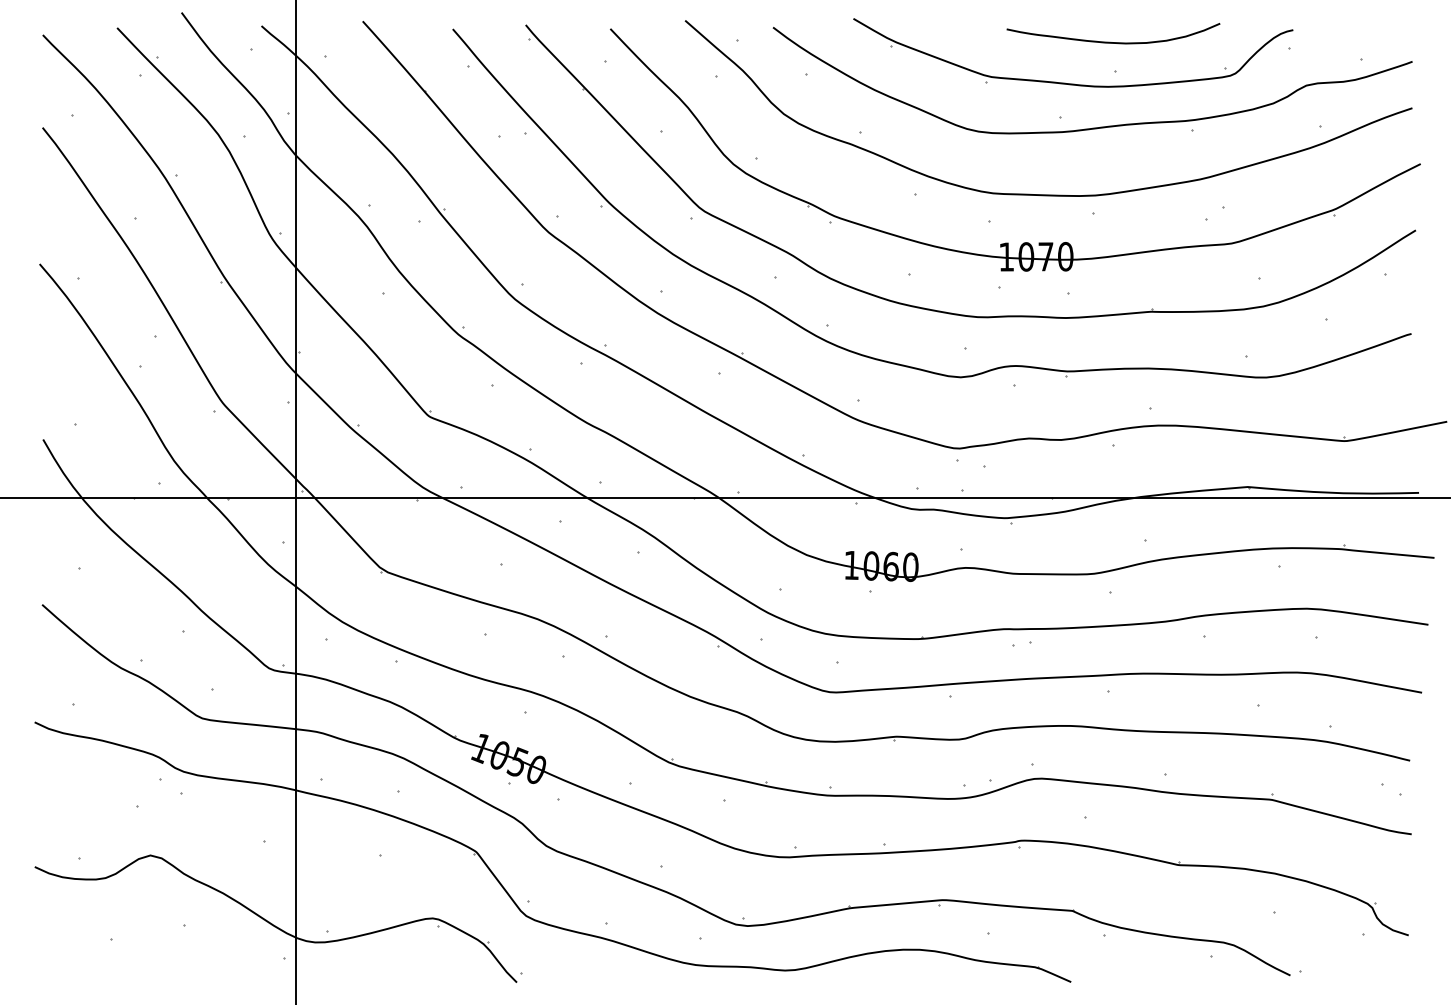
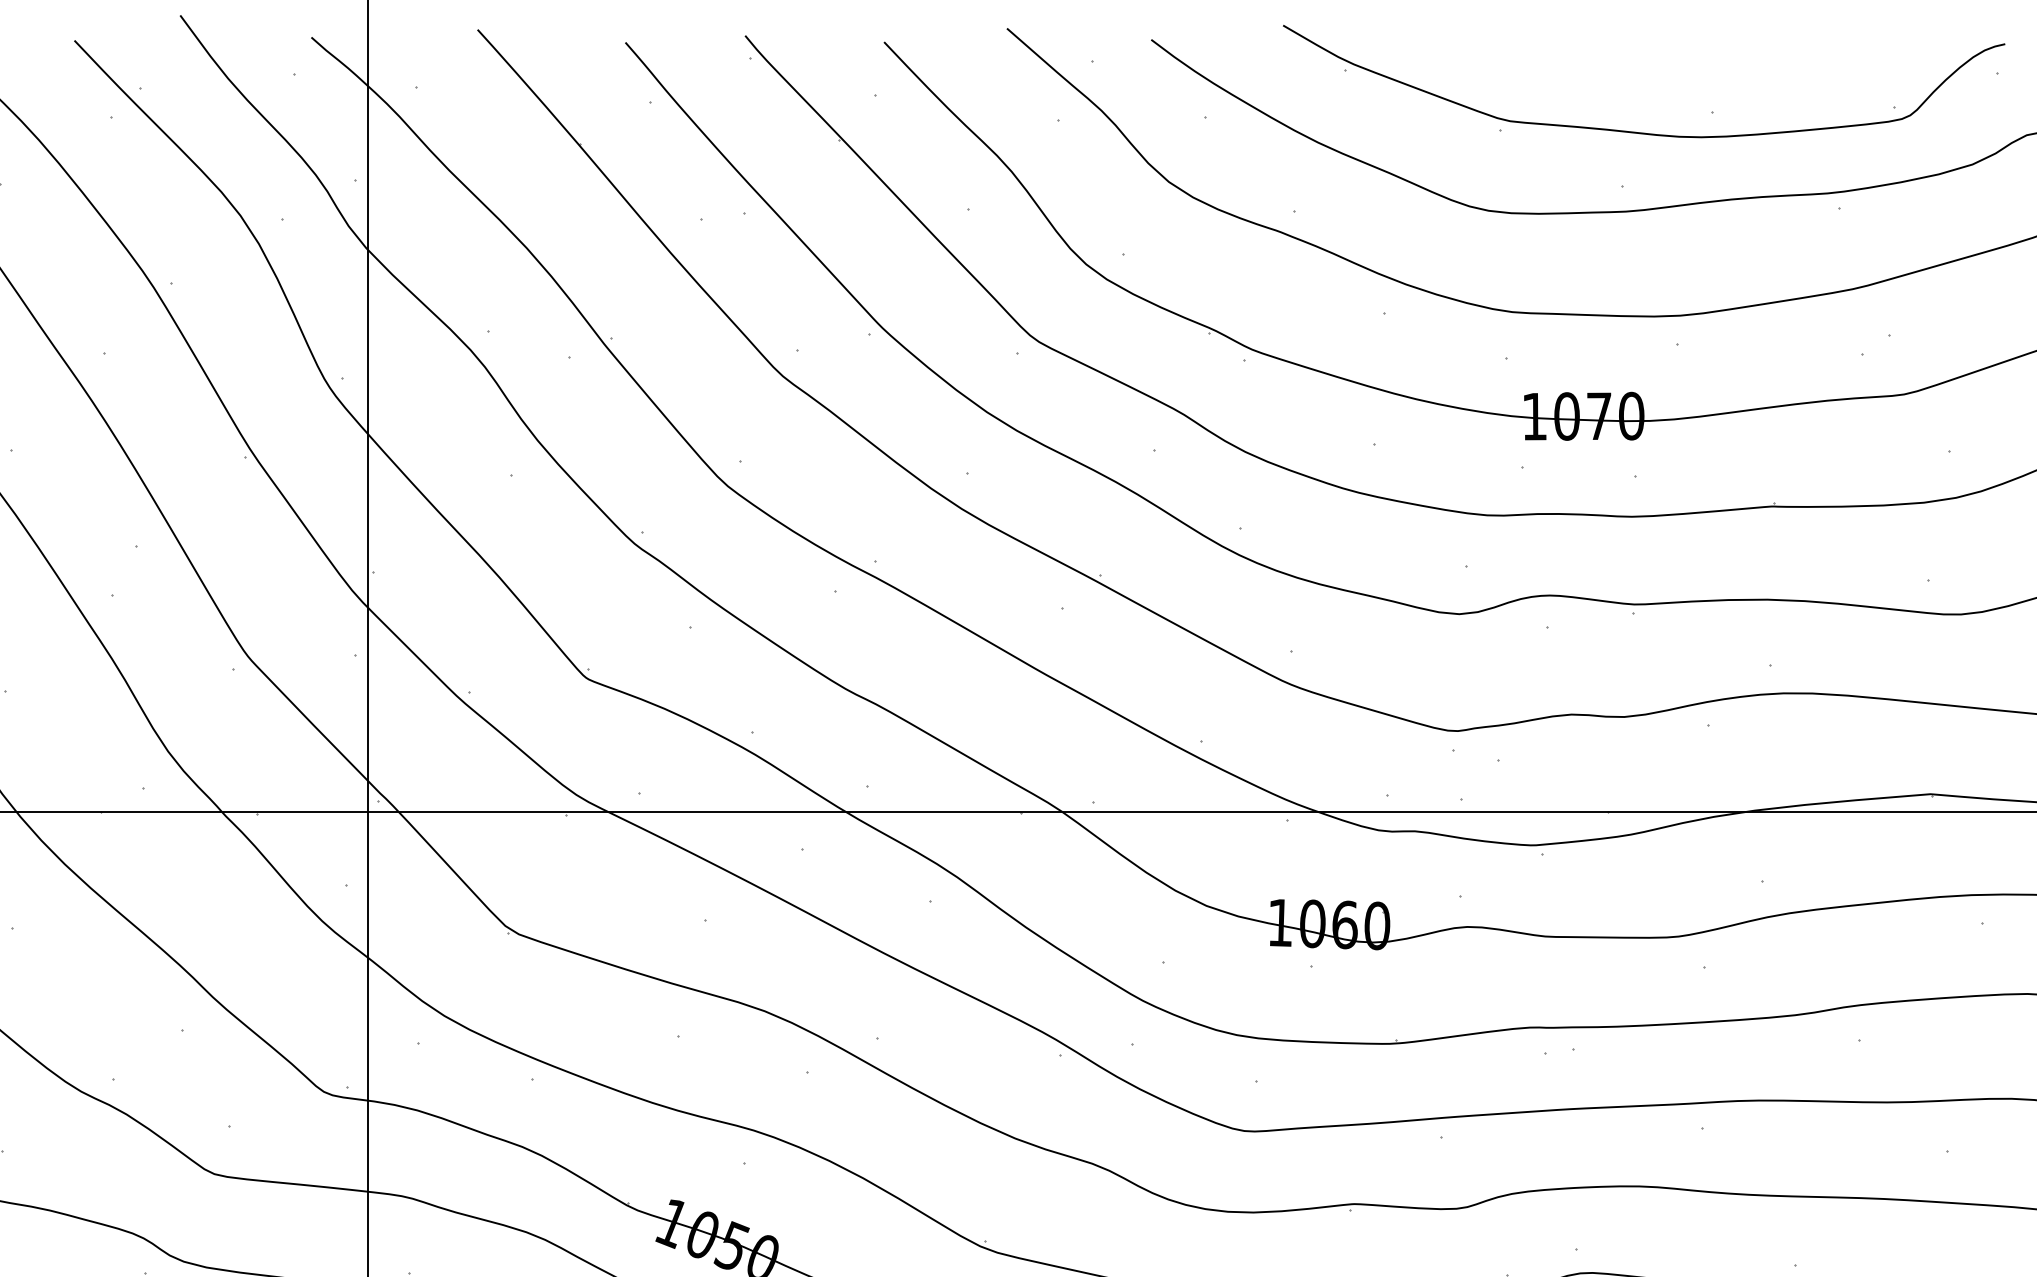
curve: (1110, 41) -> (1705, 62), removed

